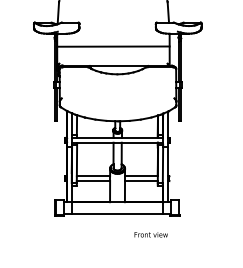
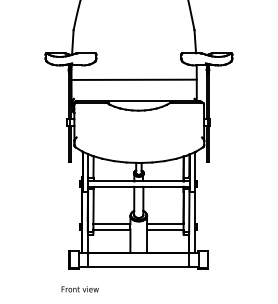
text: (150, 234) -> (79, 289), moved

